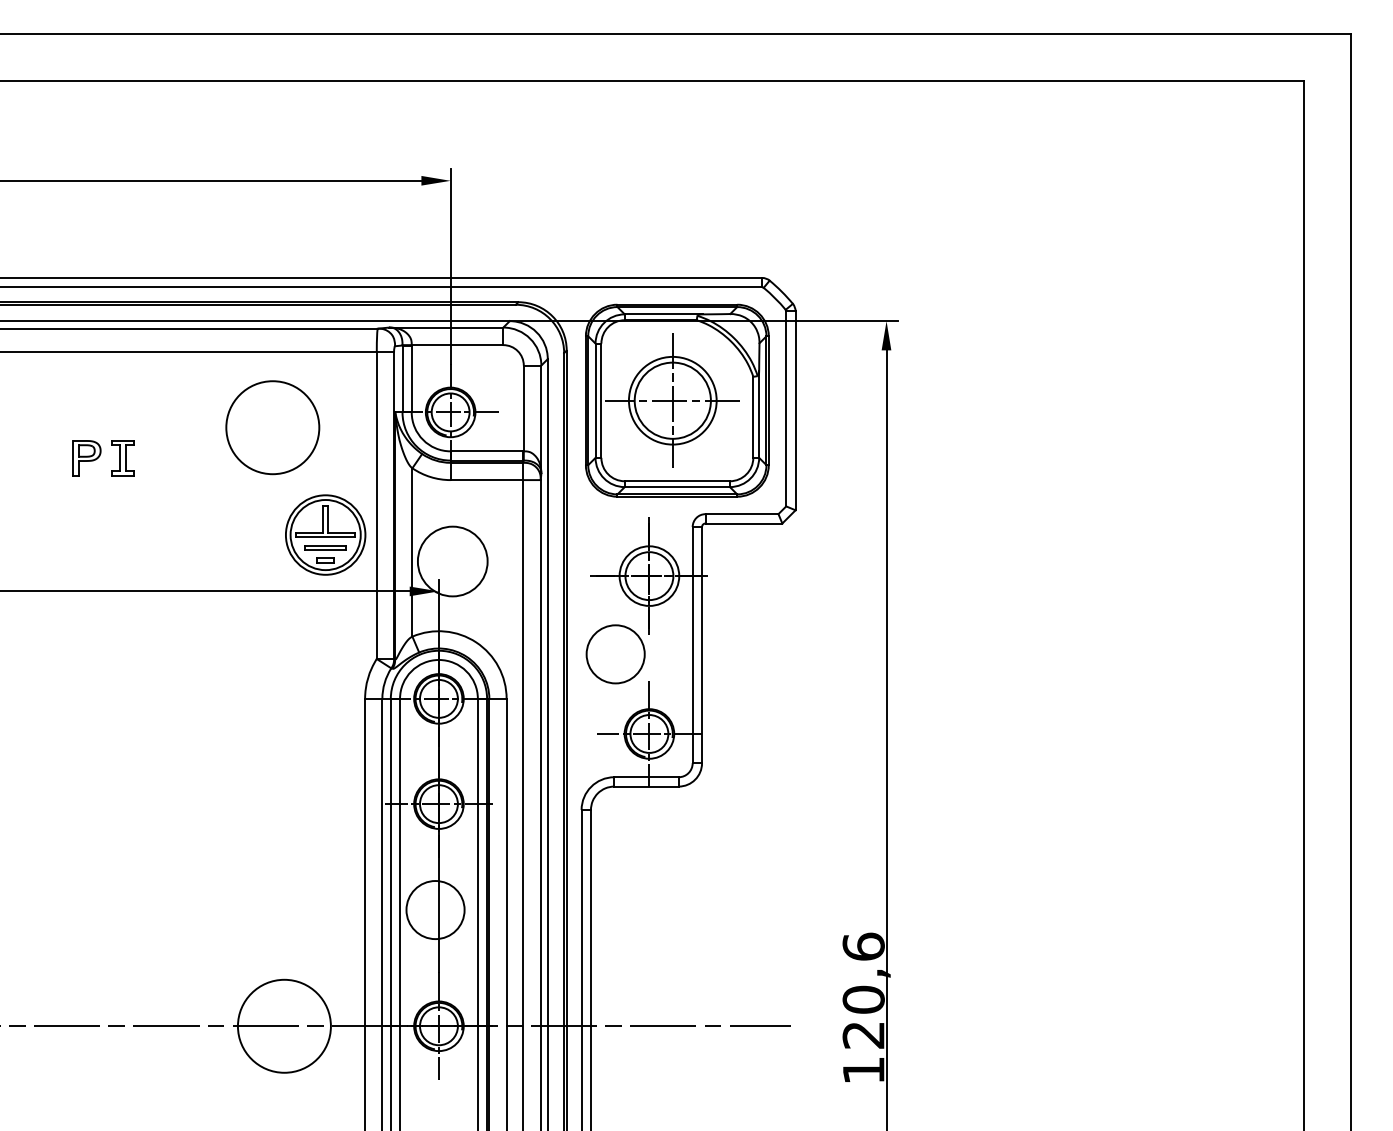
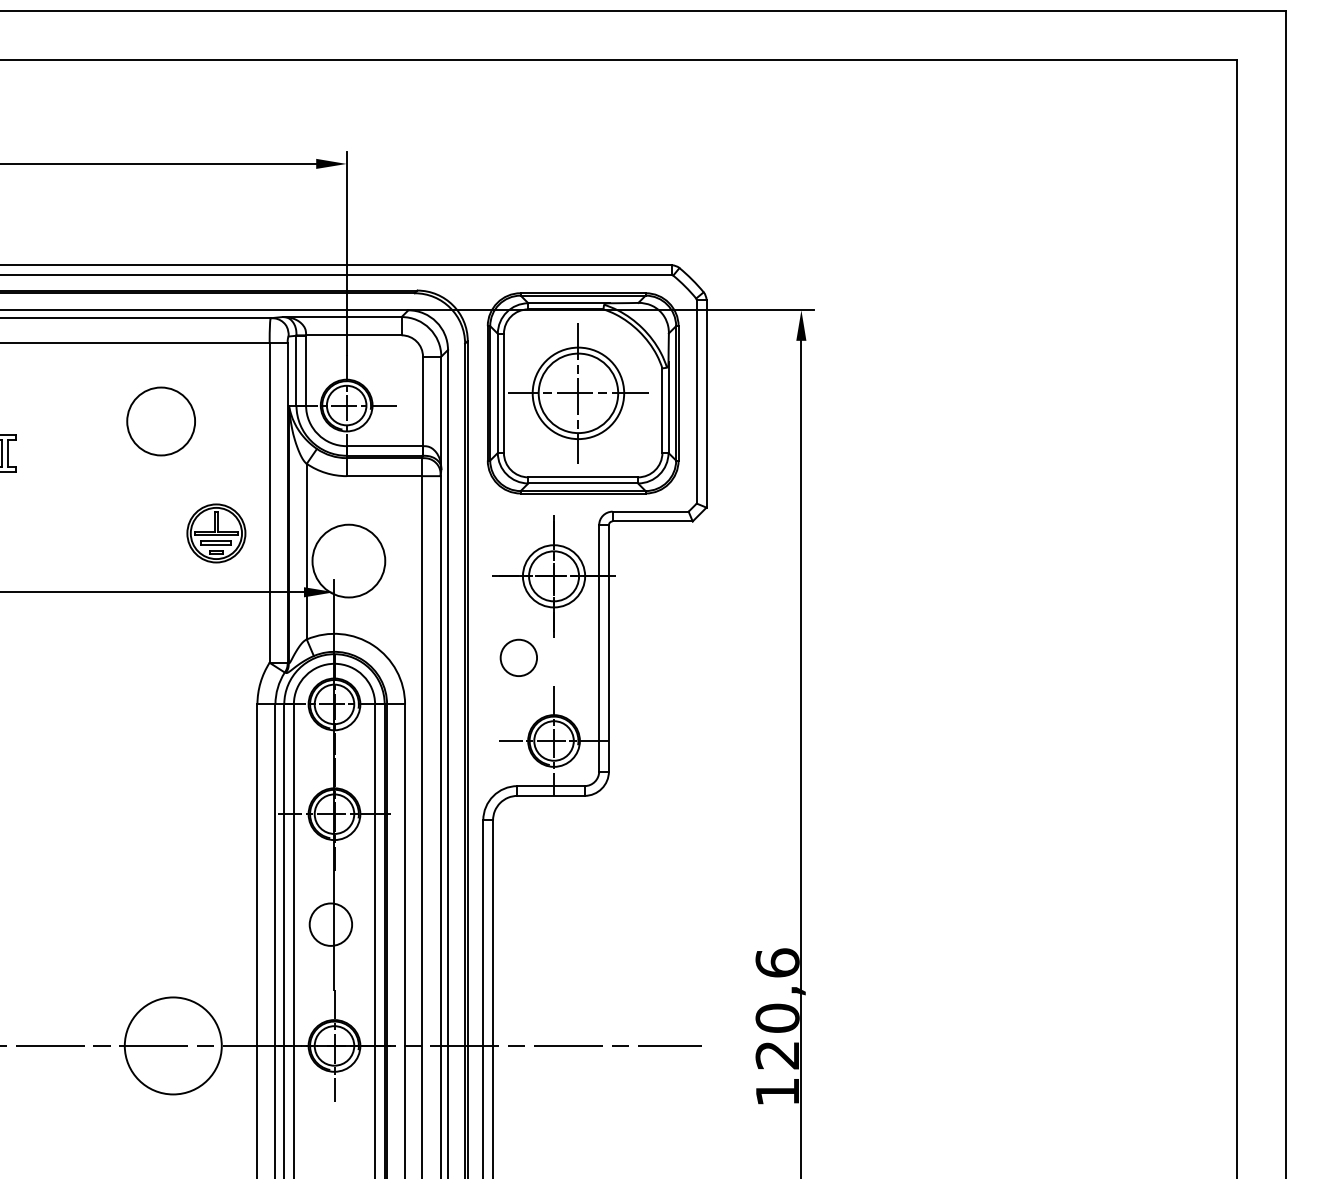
circle: (272, 427) -> (160, 421), size x0.7
part: (325, 534) -> (216, 532), size x0.7
circle: (615, 654) -> (518, 658), size x0.6
circle: (435, 910) -> (330, 925), size x0.7

